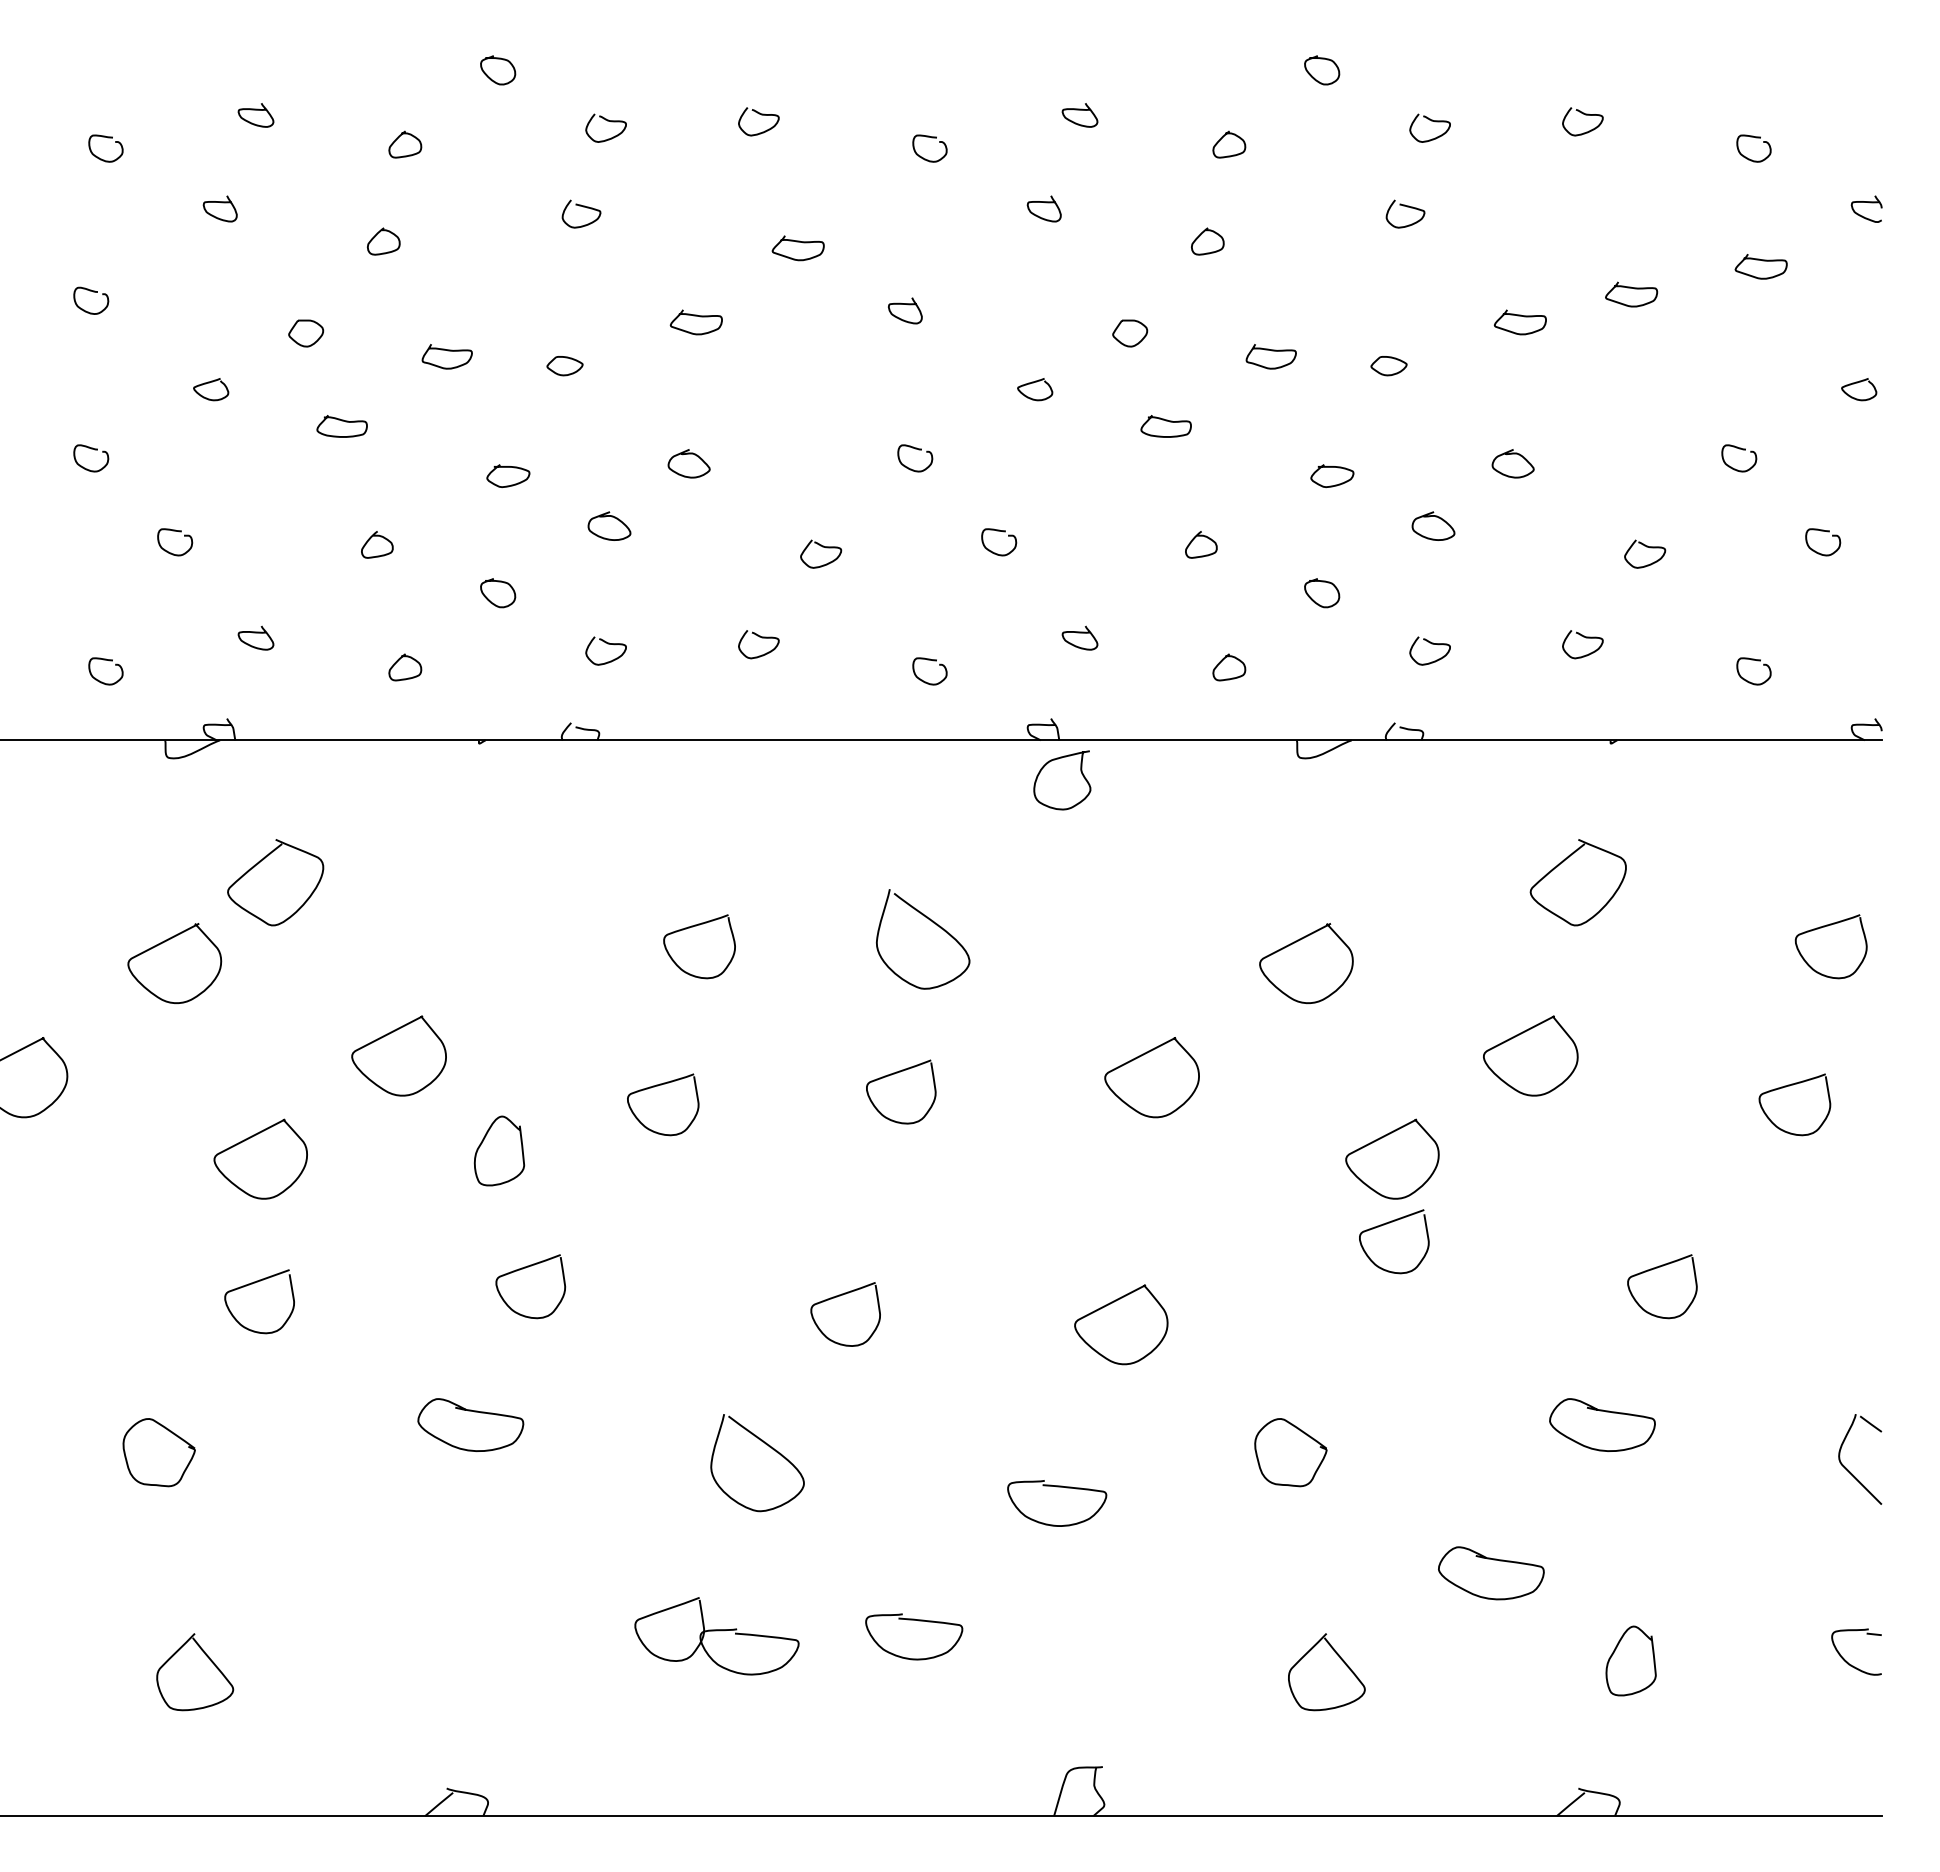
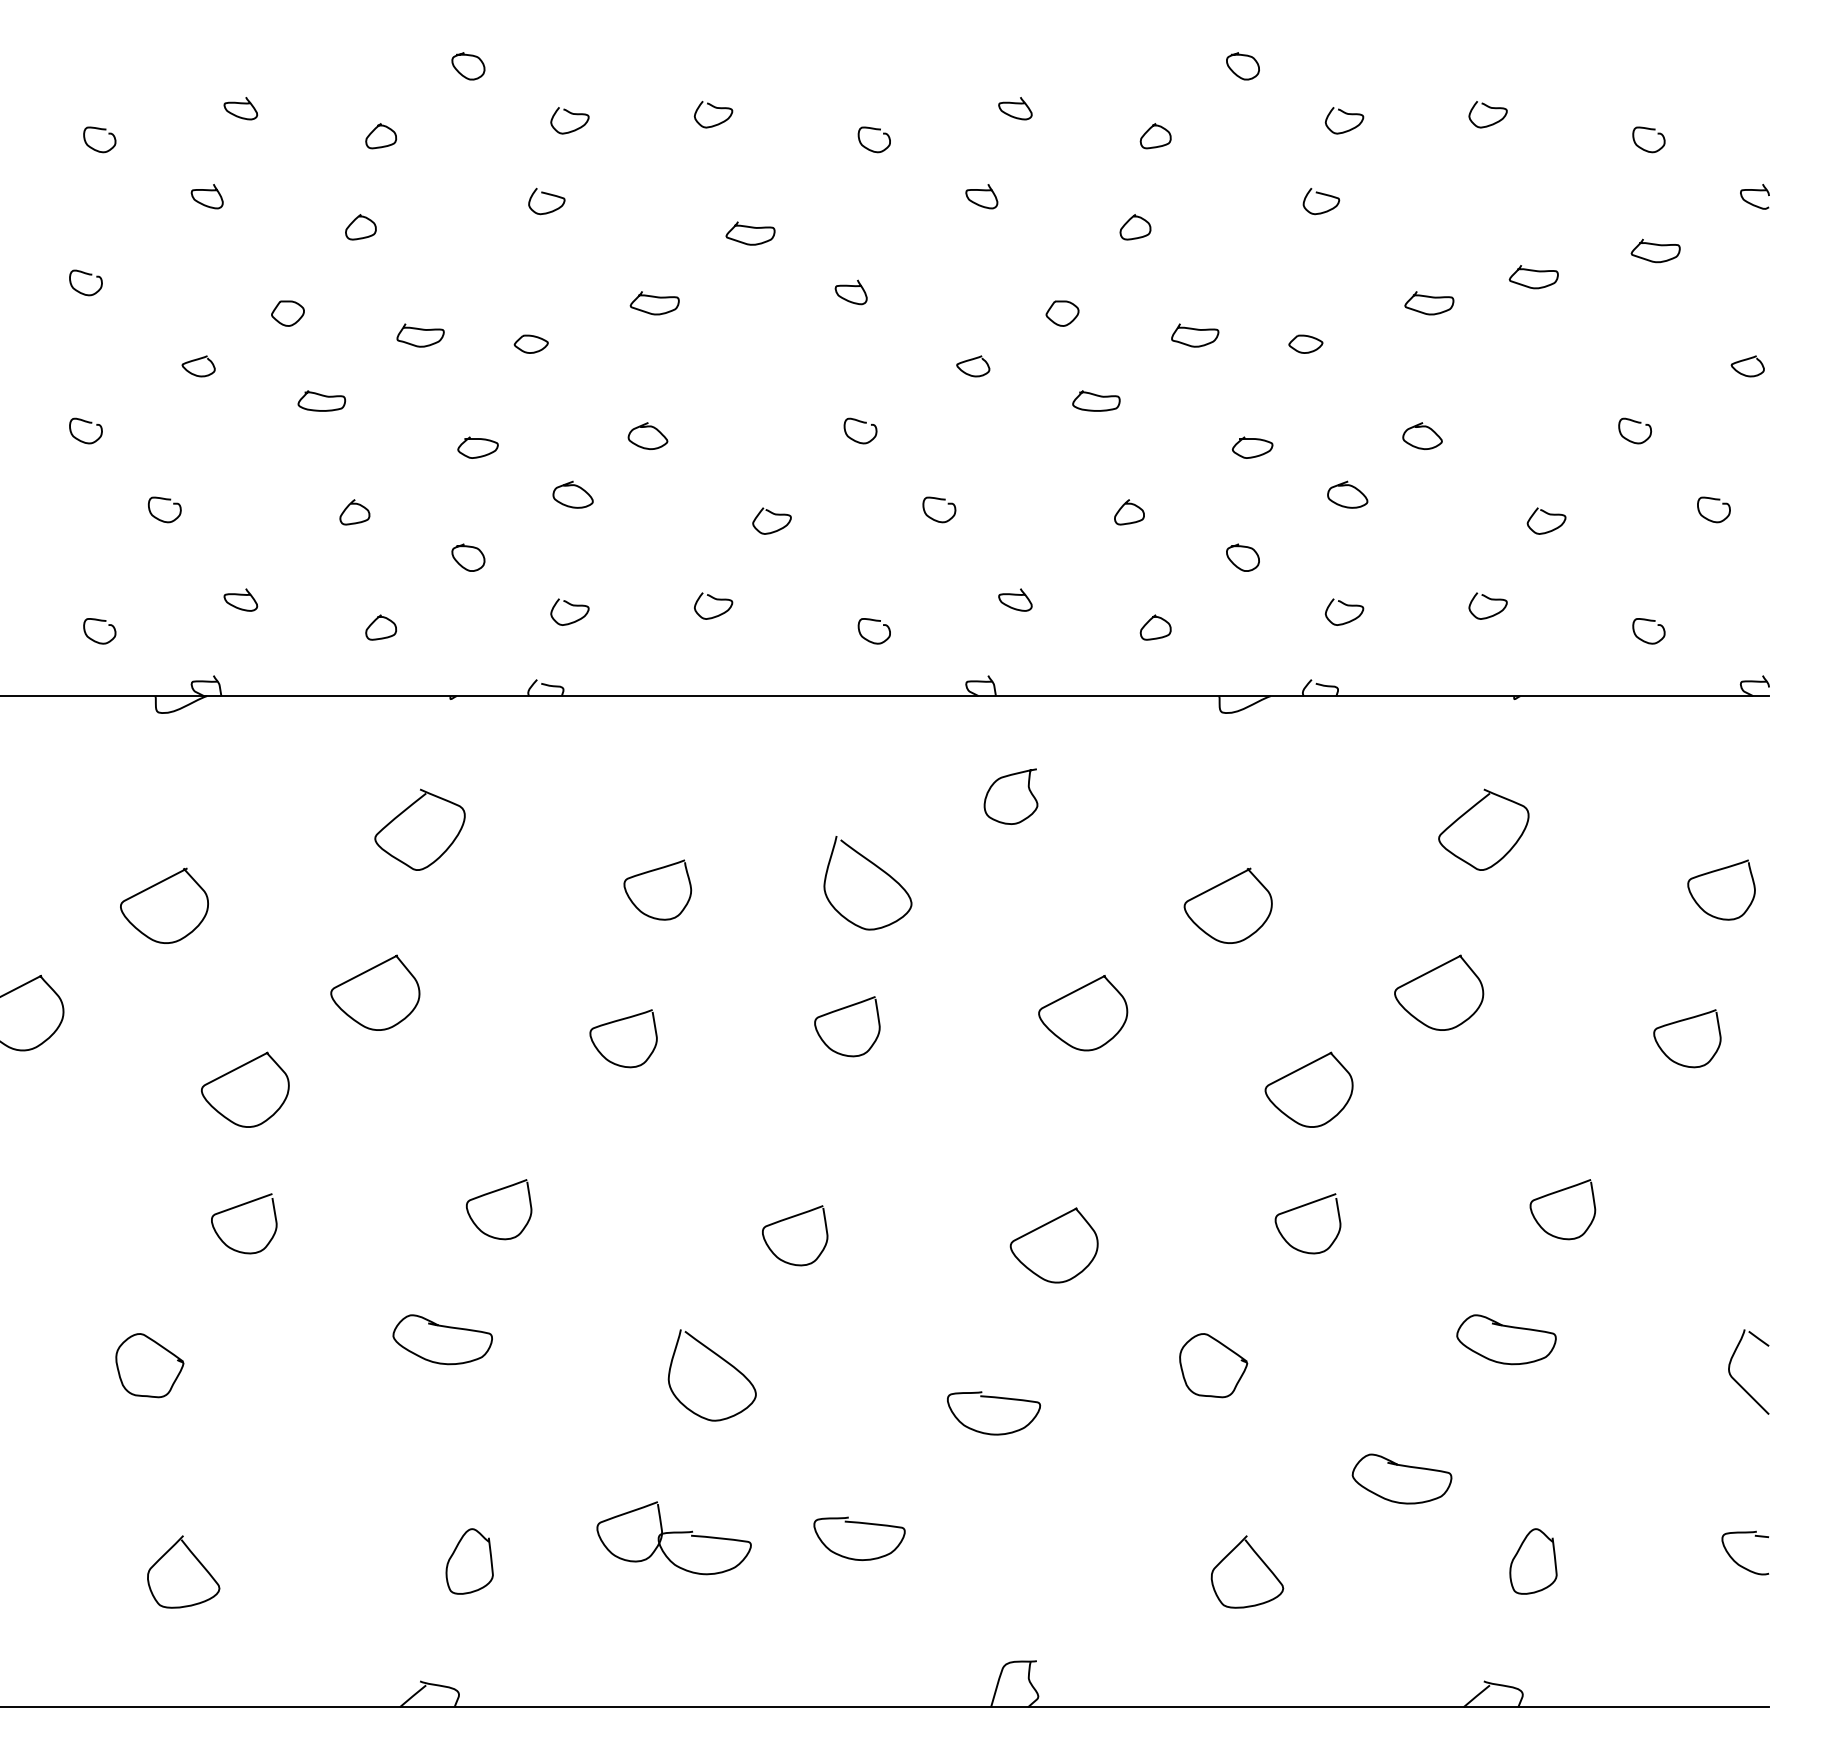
curve: (1081, 774) -> (1029, 791), moved
curve: (258, 864) -> (403, 812), moved
curve: (483, 1141) -> (454, 1552), moved
curve: (1387, 1224) -> (1301, 1207), moved

